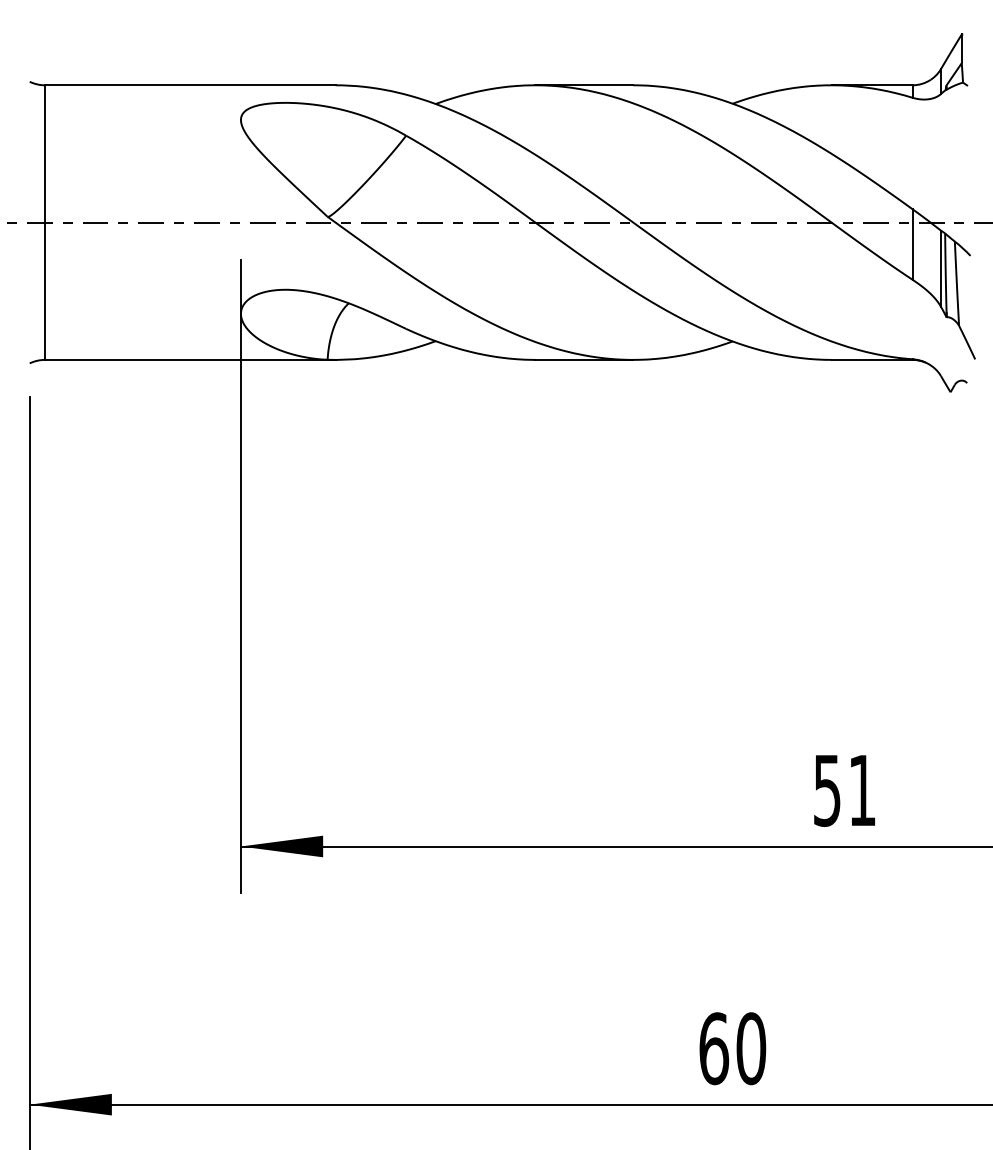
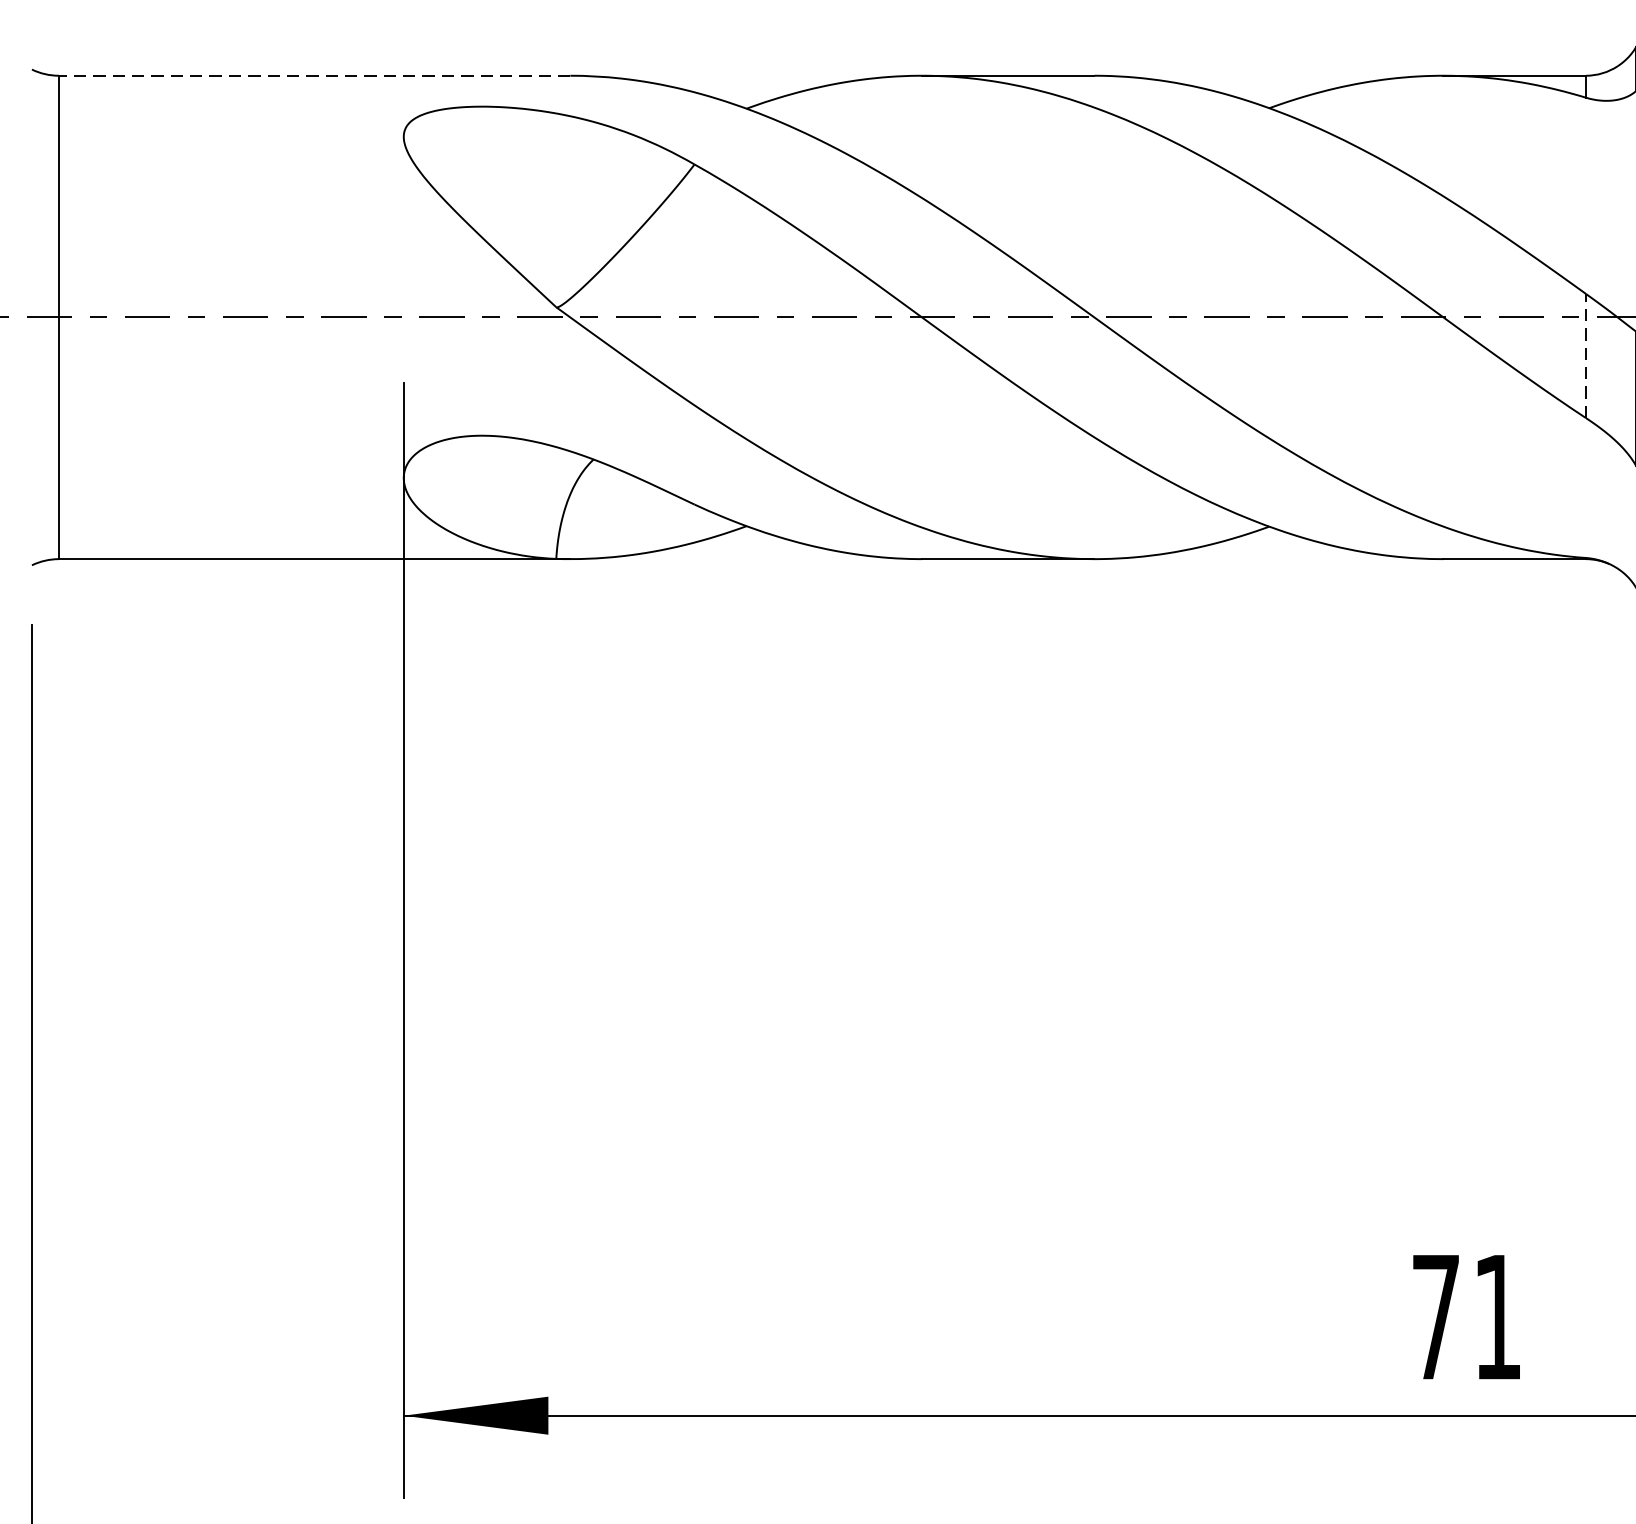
line: (189, 85) -> (313, 76), solid -> dashed
line: (912, 244) -> (1585, 355), solid -> dashed
text: (827, 790) -> (1436, 1317), 51 -> 71

